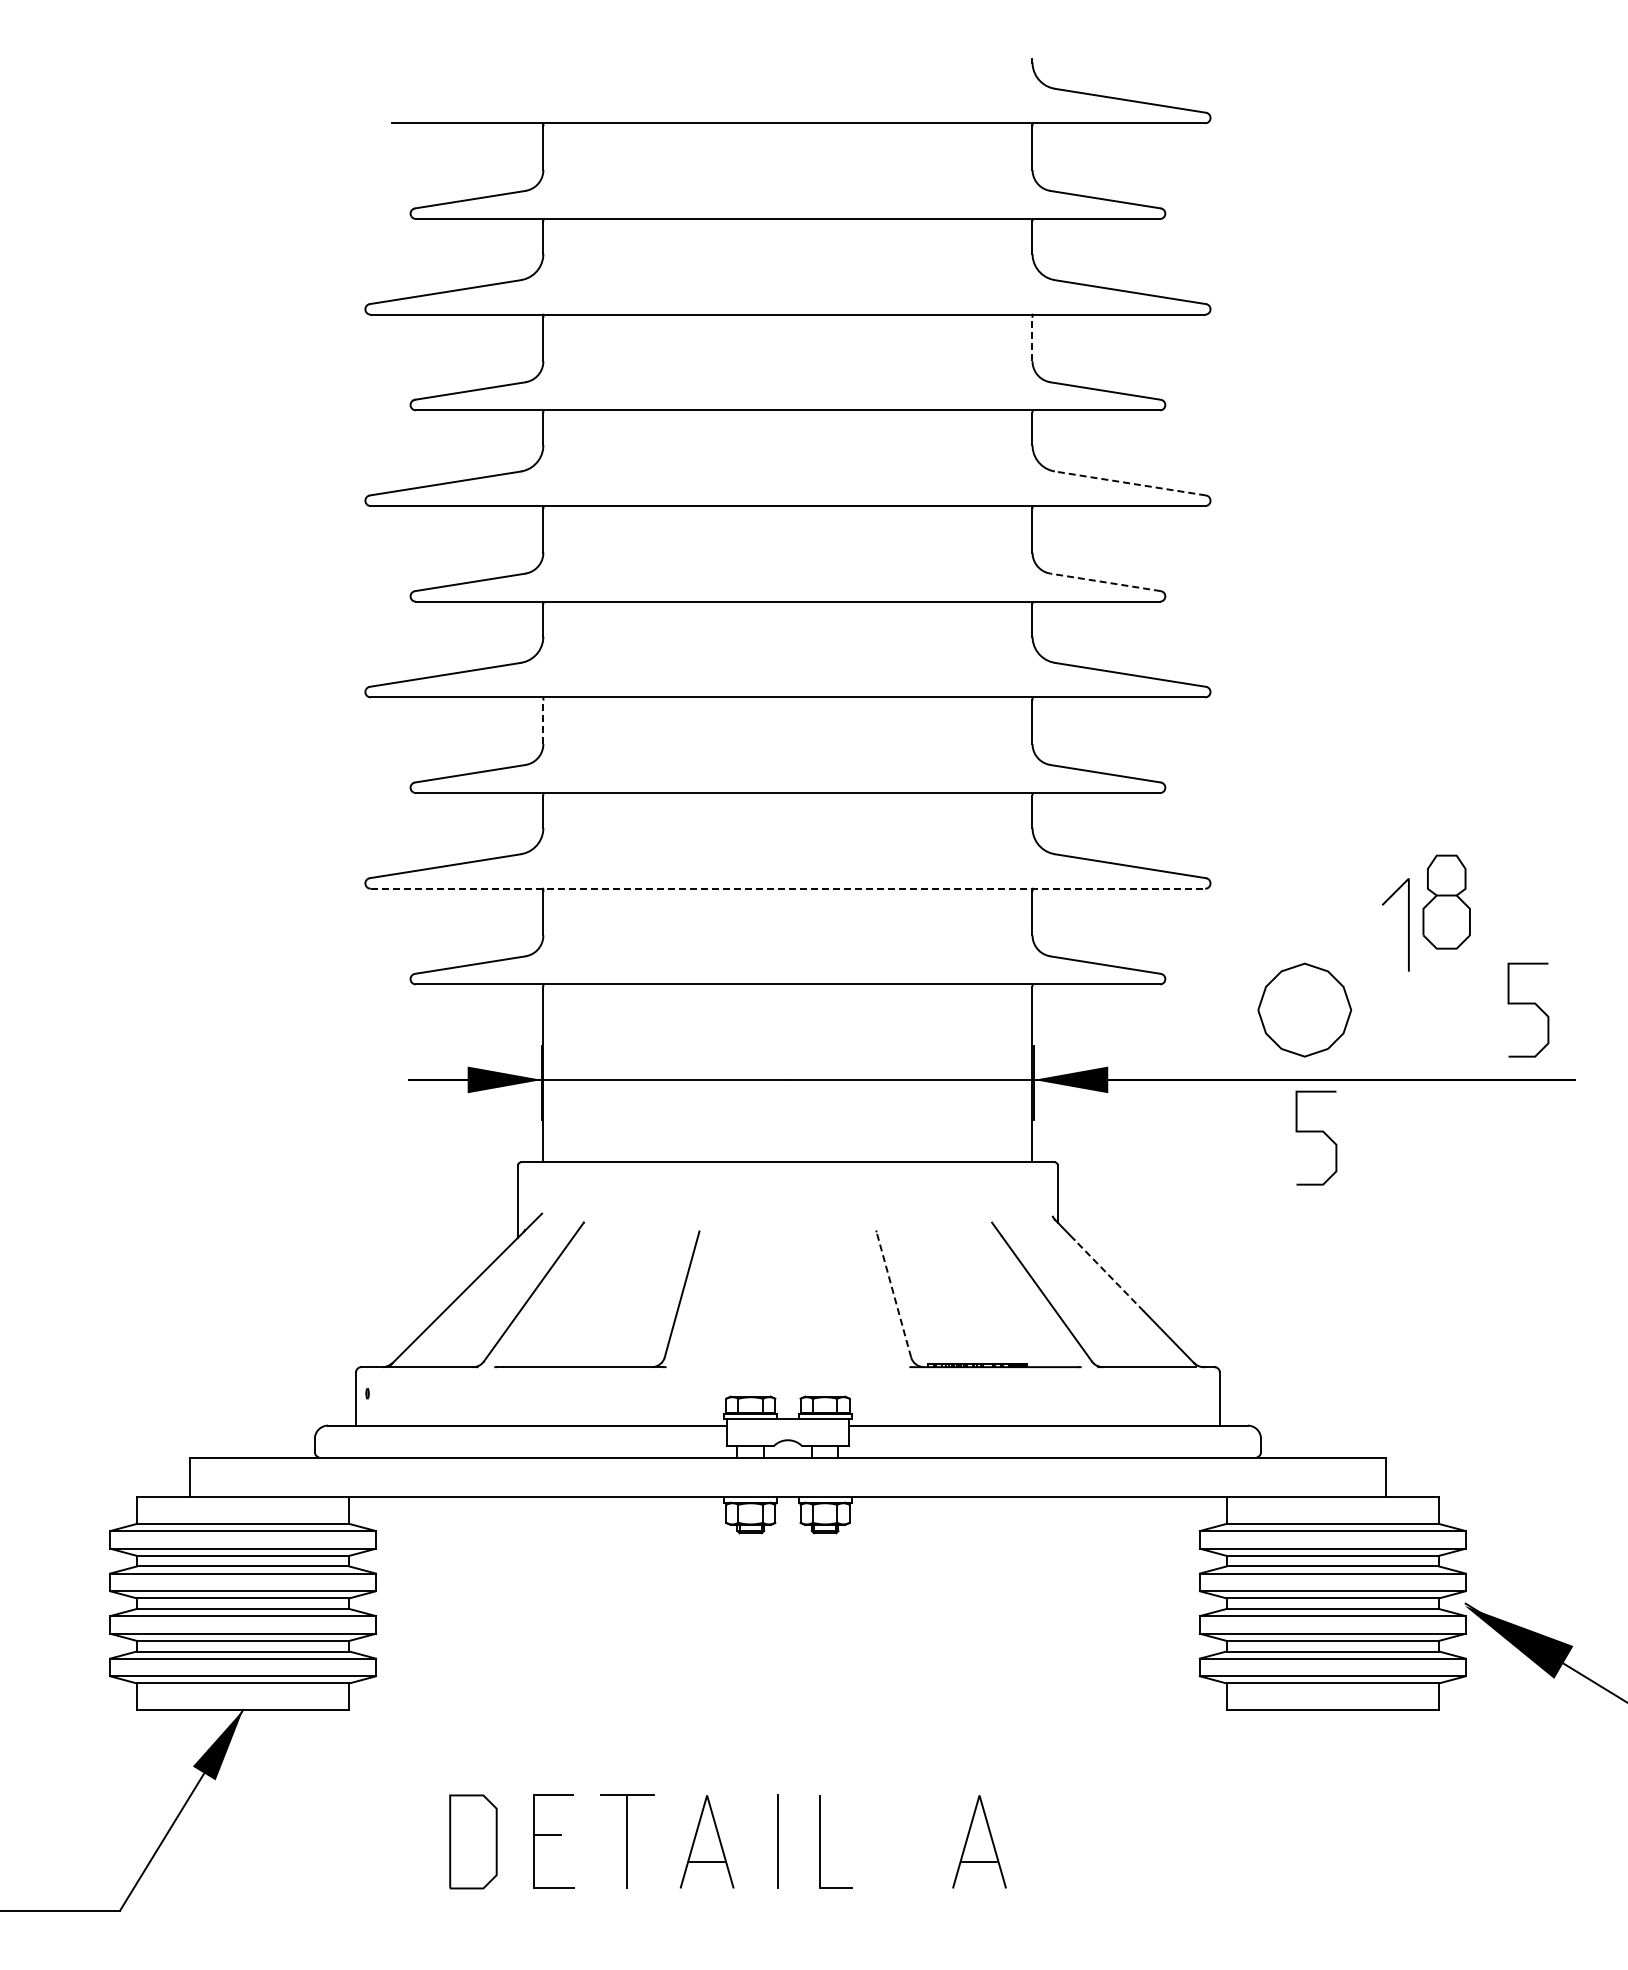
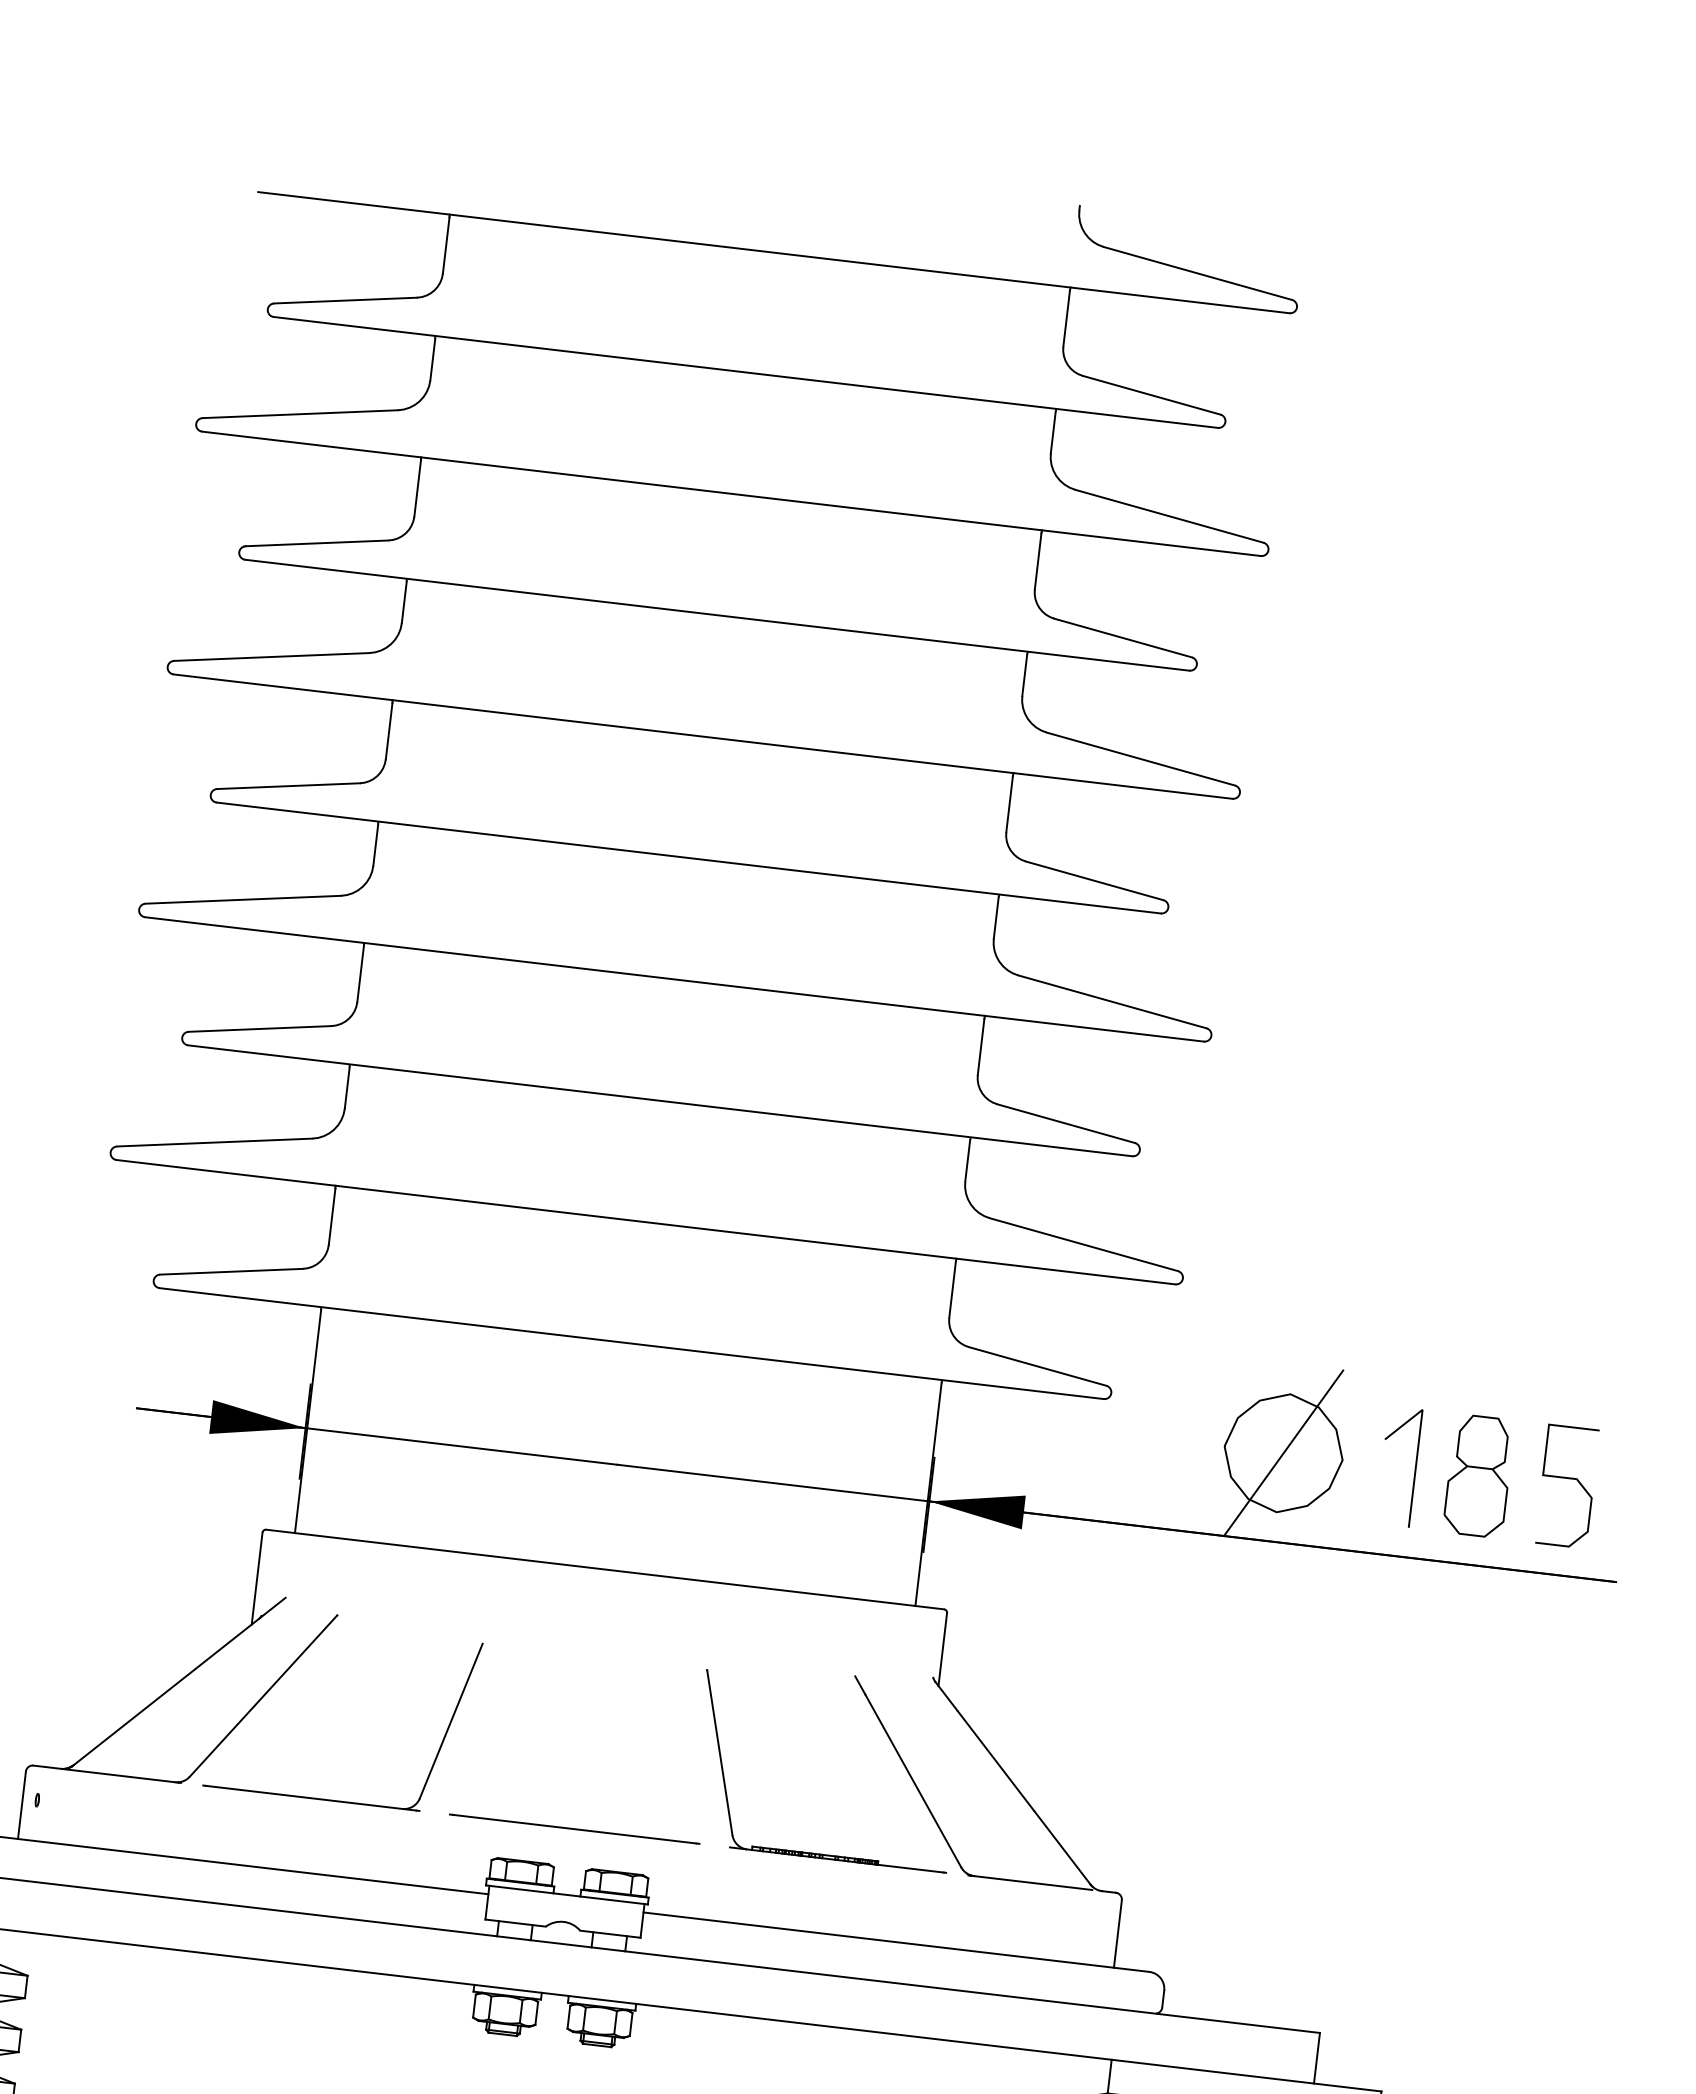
line: (1032, 338) -> (1038, 560), dashed -> solid
line: (1130, 483) -> (1140, 759), dashed -> solid
line: (1105, 582) -> (1094, 880), dashed -> solid
line: (543, 721) -> (360, 973), dashed -> solid
line: (788, 888) -> (646, 1221), dashed -> solid
part: (1446, 901) -> (1478, 1475), moved
line: (1408, 924) -> (1415, 1467), moved
line: (1304, 1009) -> (1283, 1452), added
curve: (1316, 1132) -> (1280, 1610), removed
line: (1109, 1275) -> (996, 1760), dashed -> solid
line: (893, 1293) -> (719, 1751), dashed -> solid
line: (787, 1366) -> (574, 1828), added

